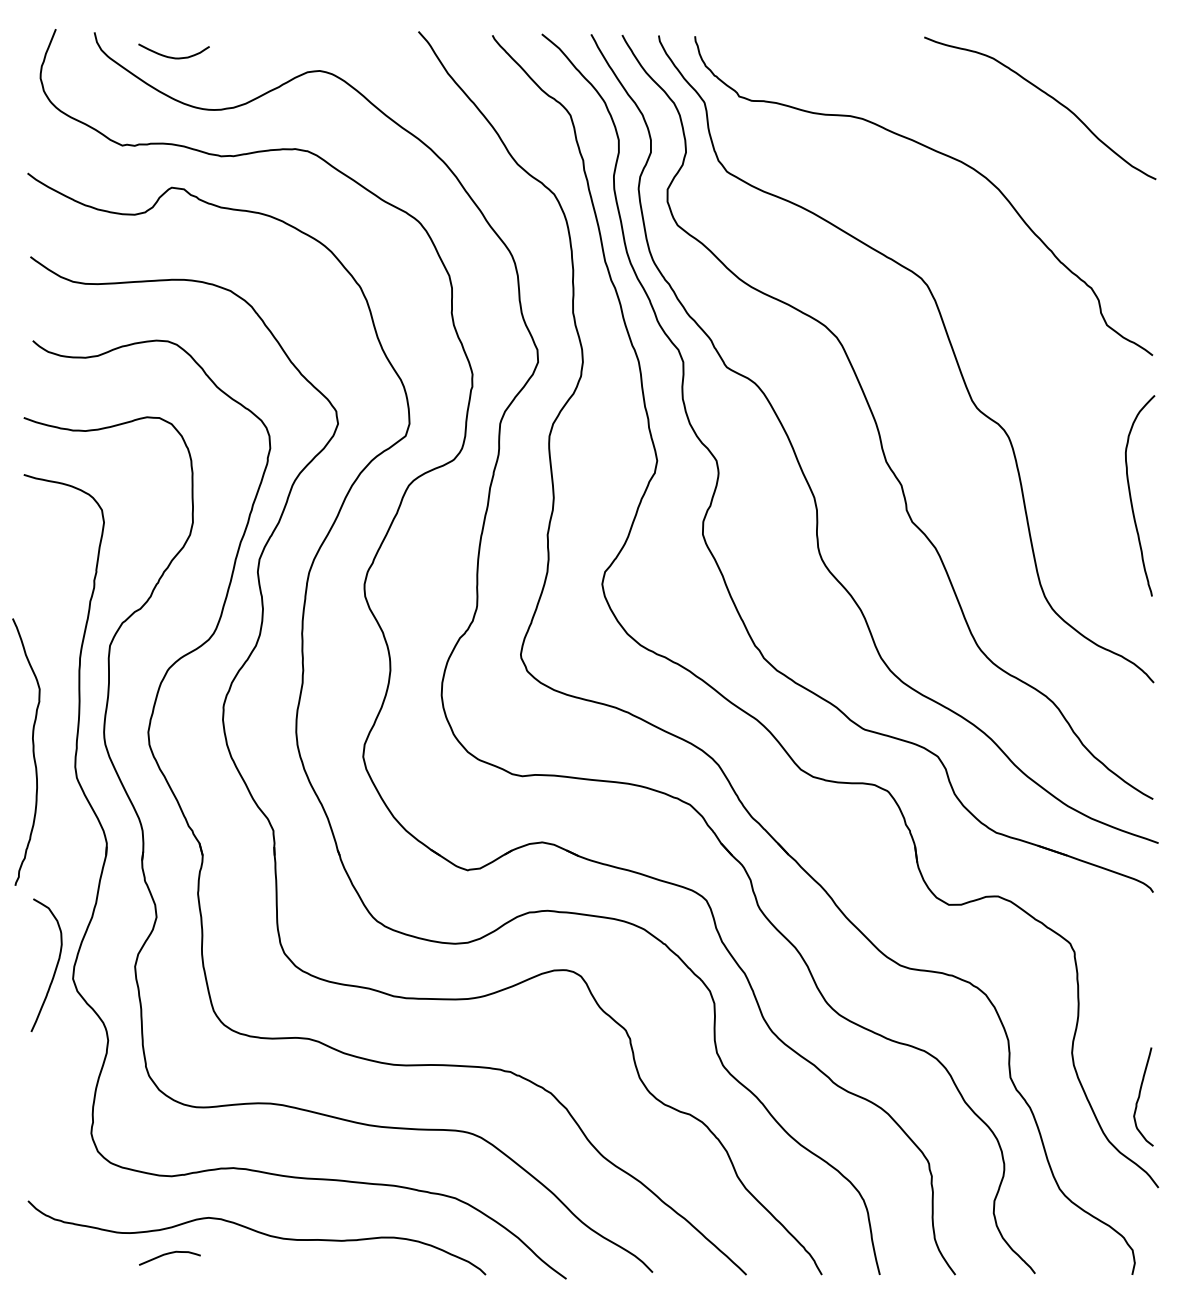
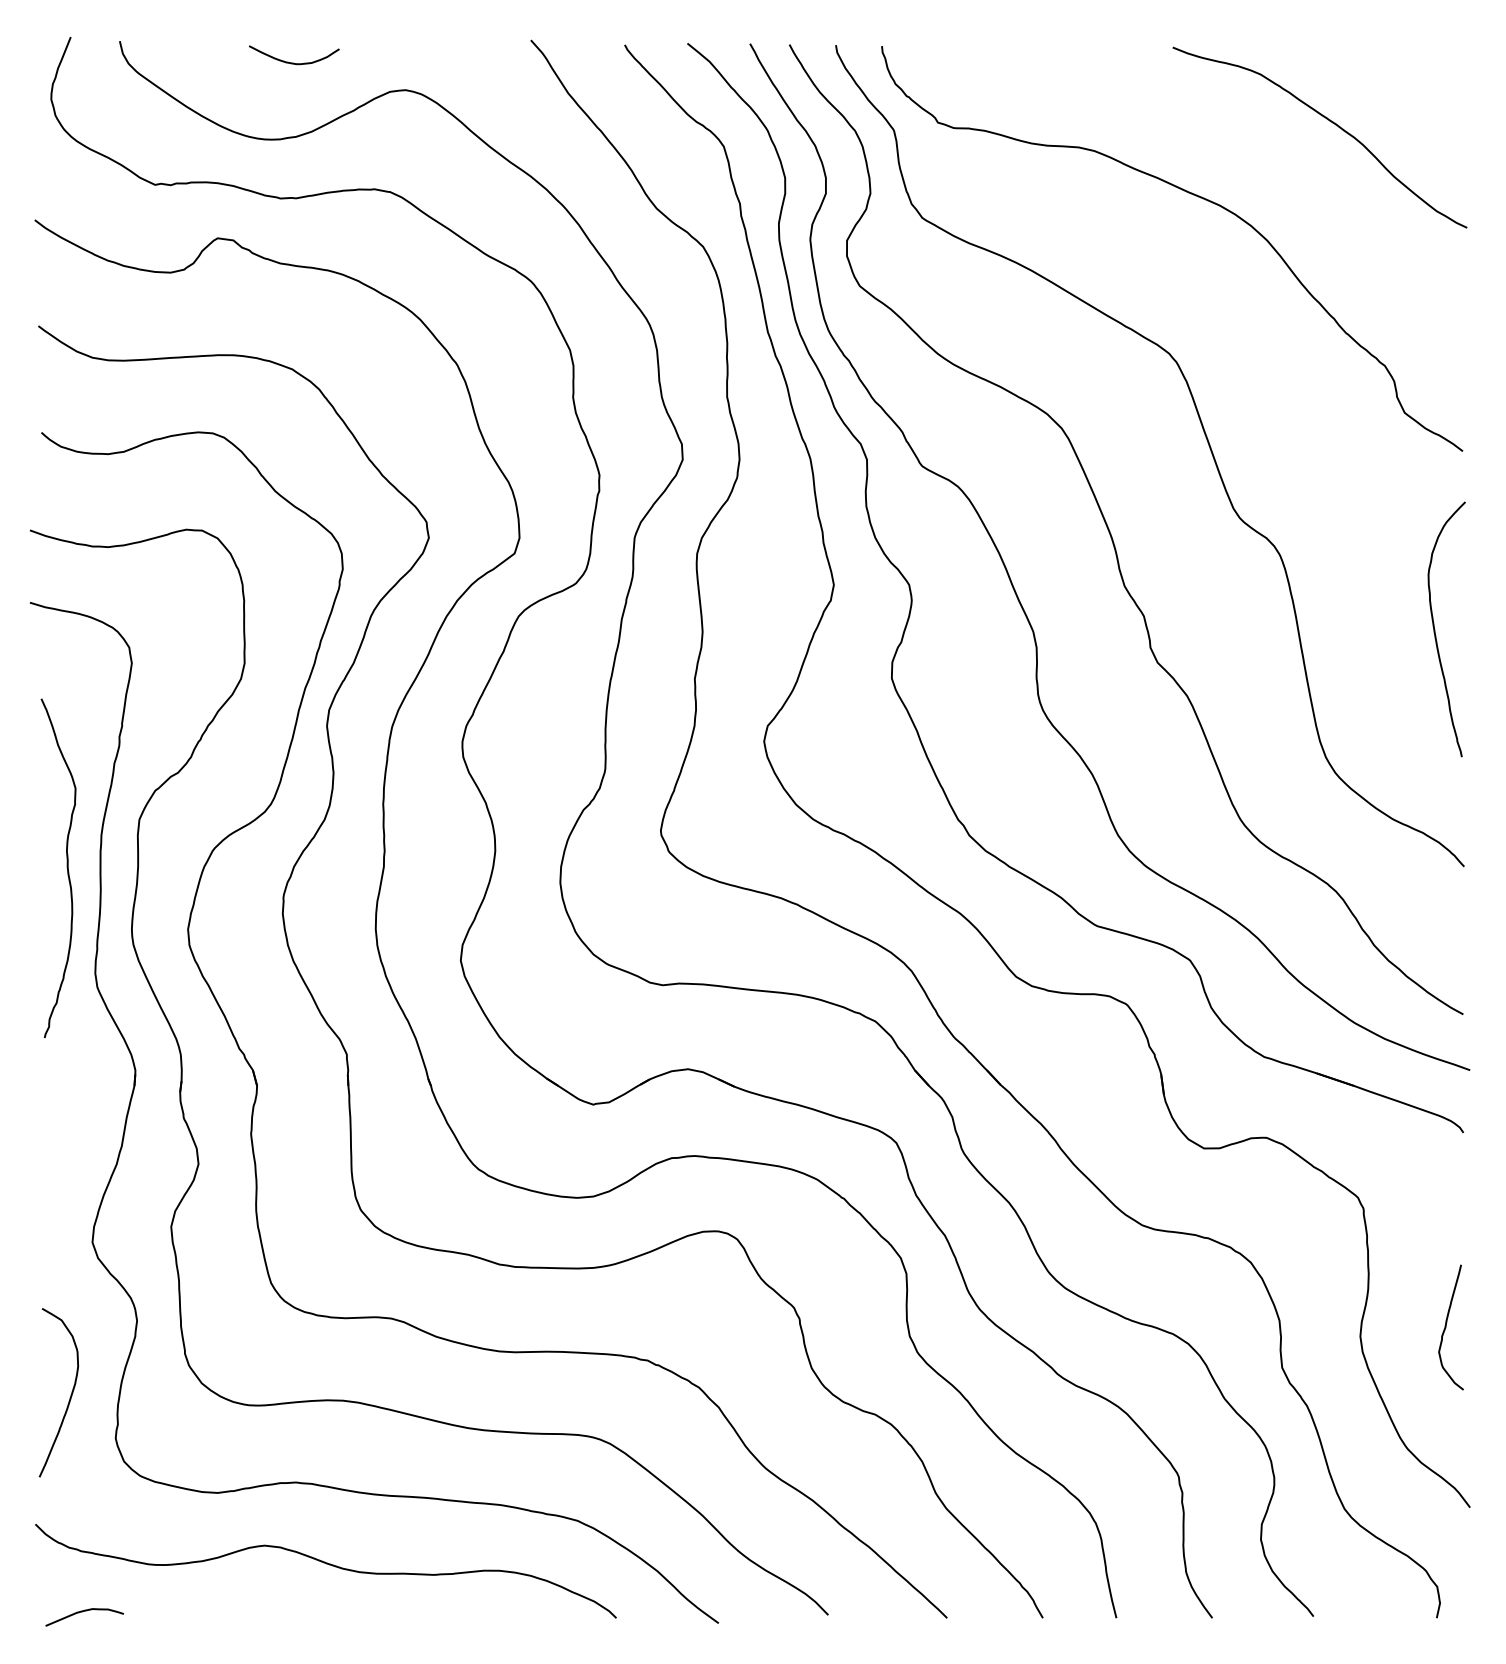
curve: (171, 56) -> (291, 61), moved
curve: (32, 751) -> (66, 867), moved
curve: (55, 966) -> (70, 1394), moved
curve: (1140, 1096) -> (1447, 1326), moved
curve: (169, 1254) -> (84, 1612), moved

